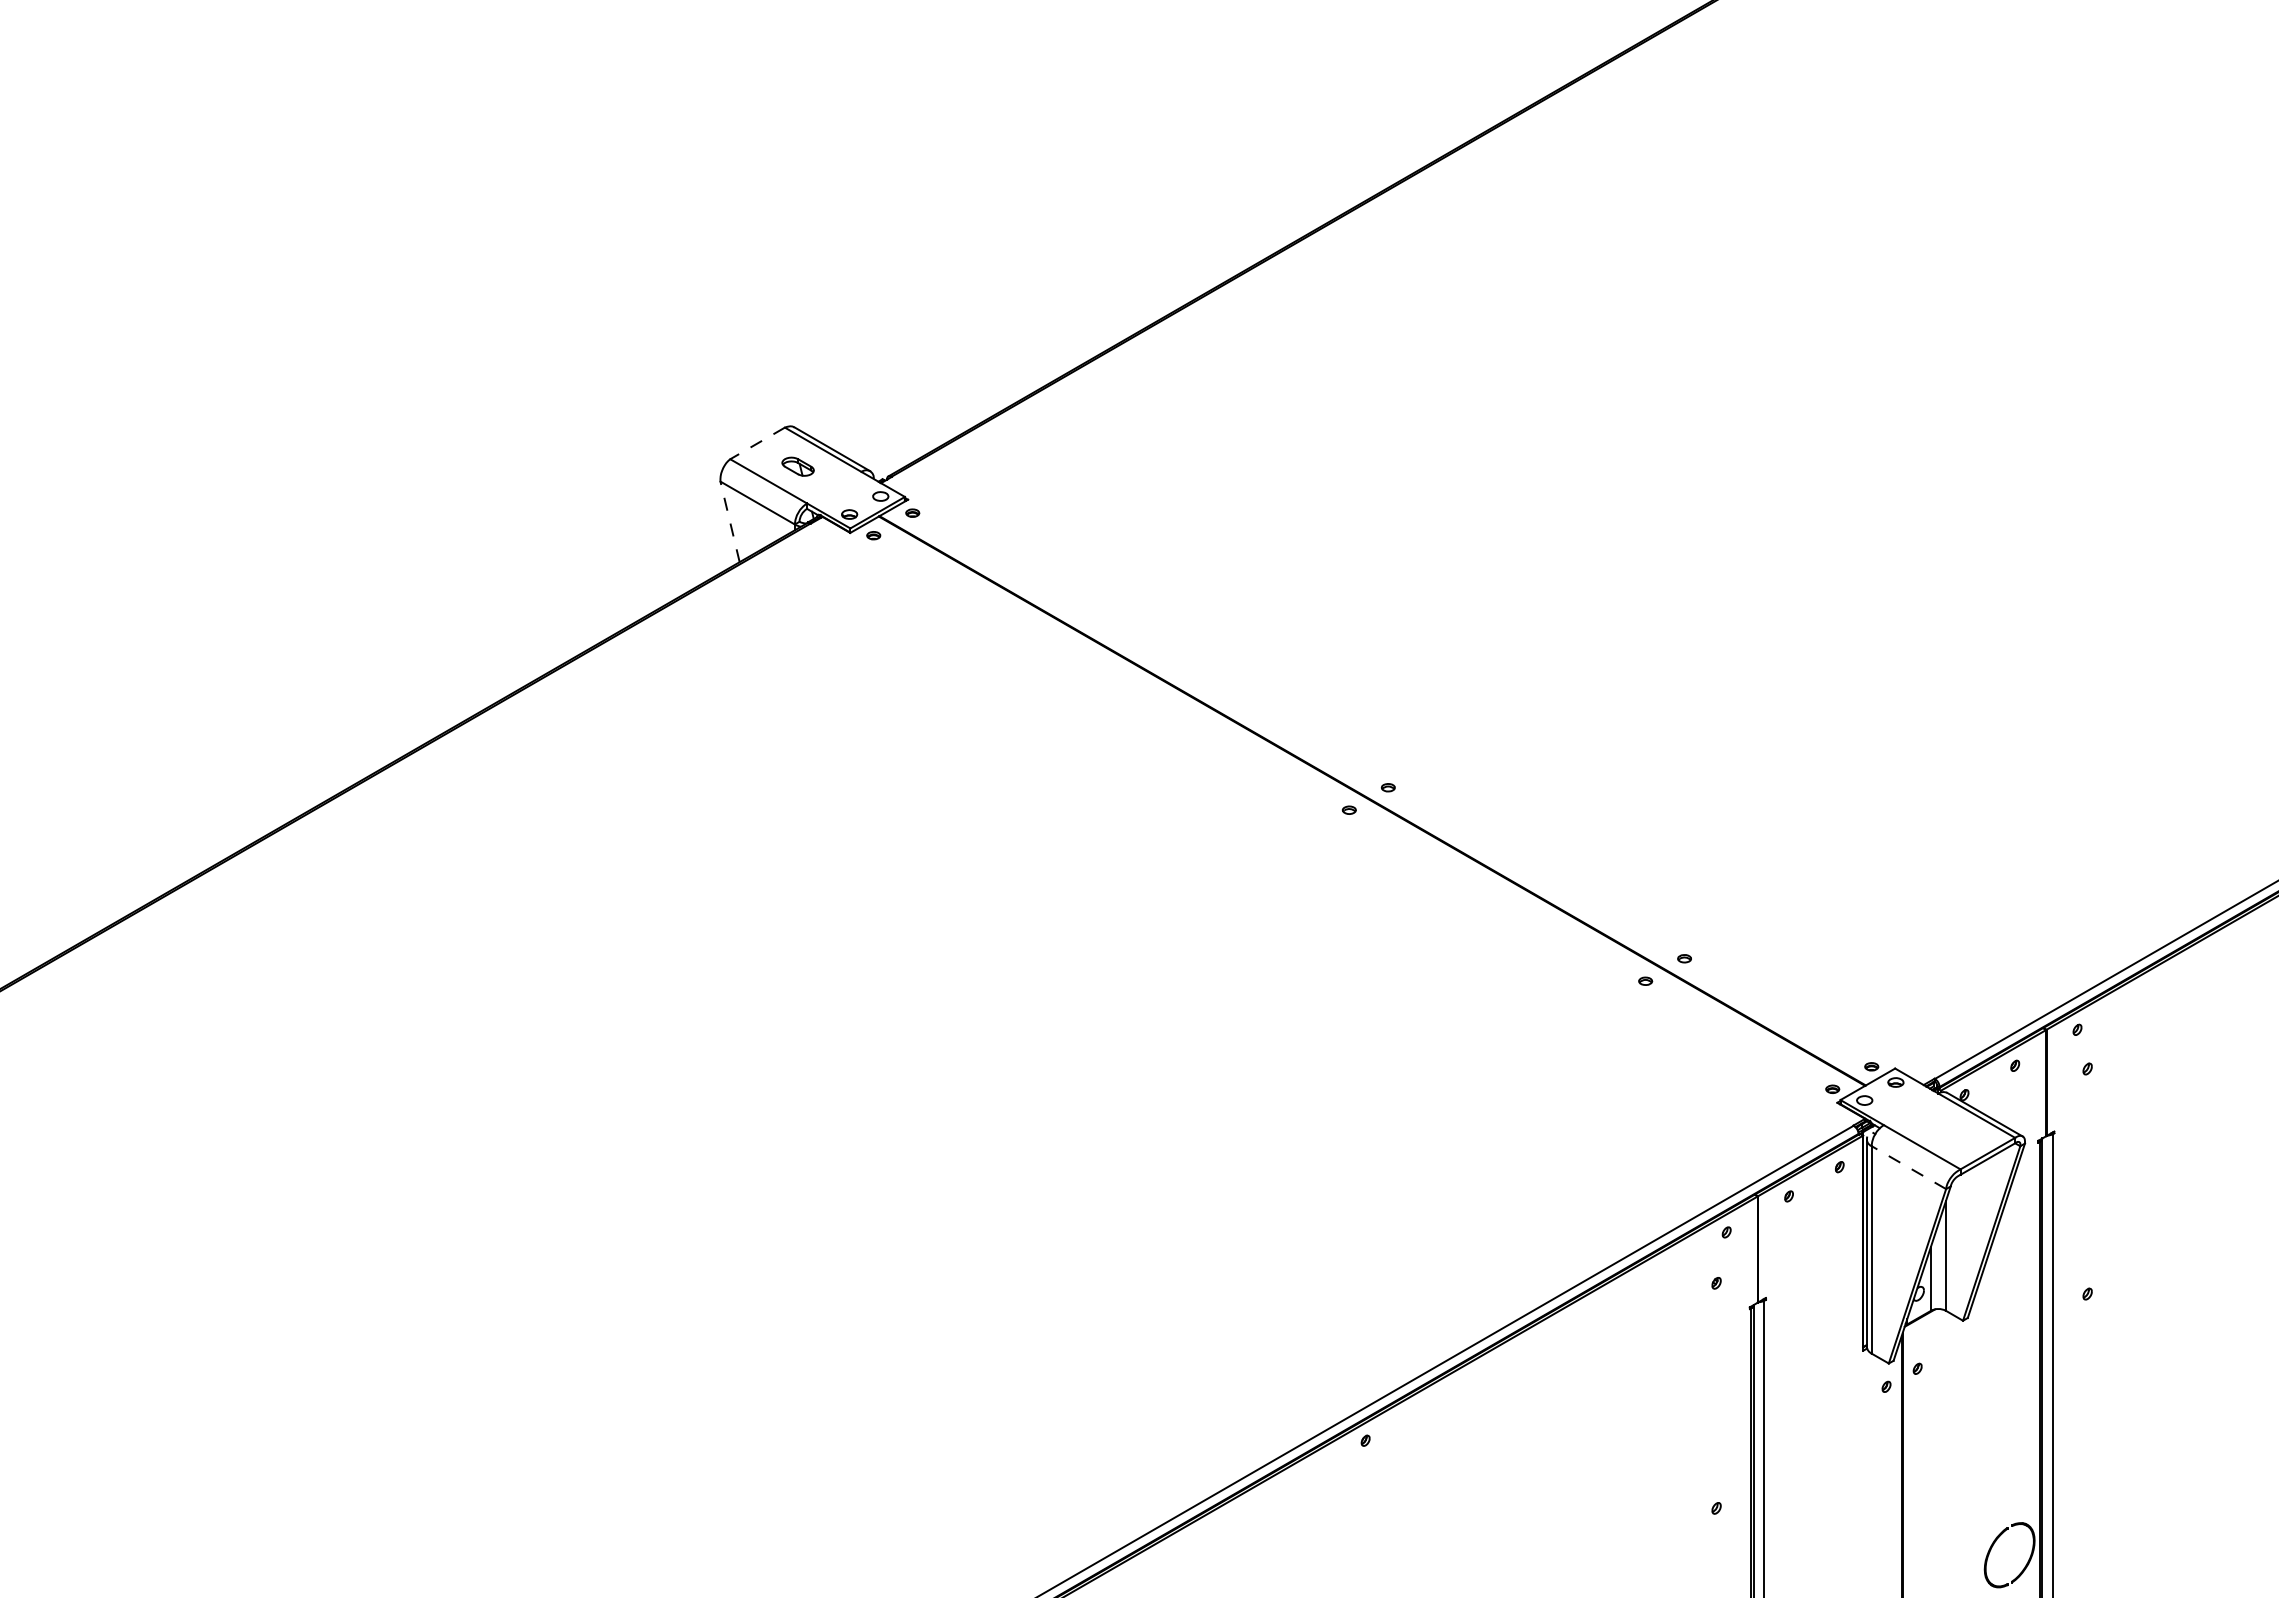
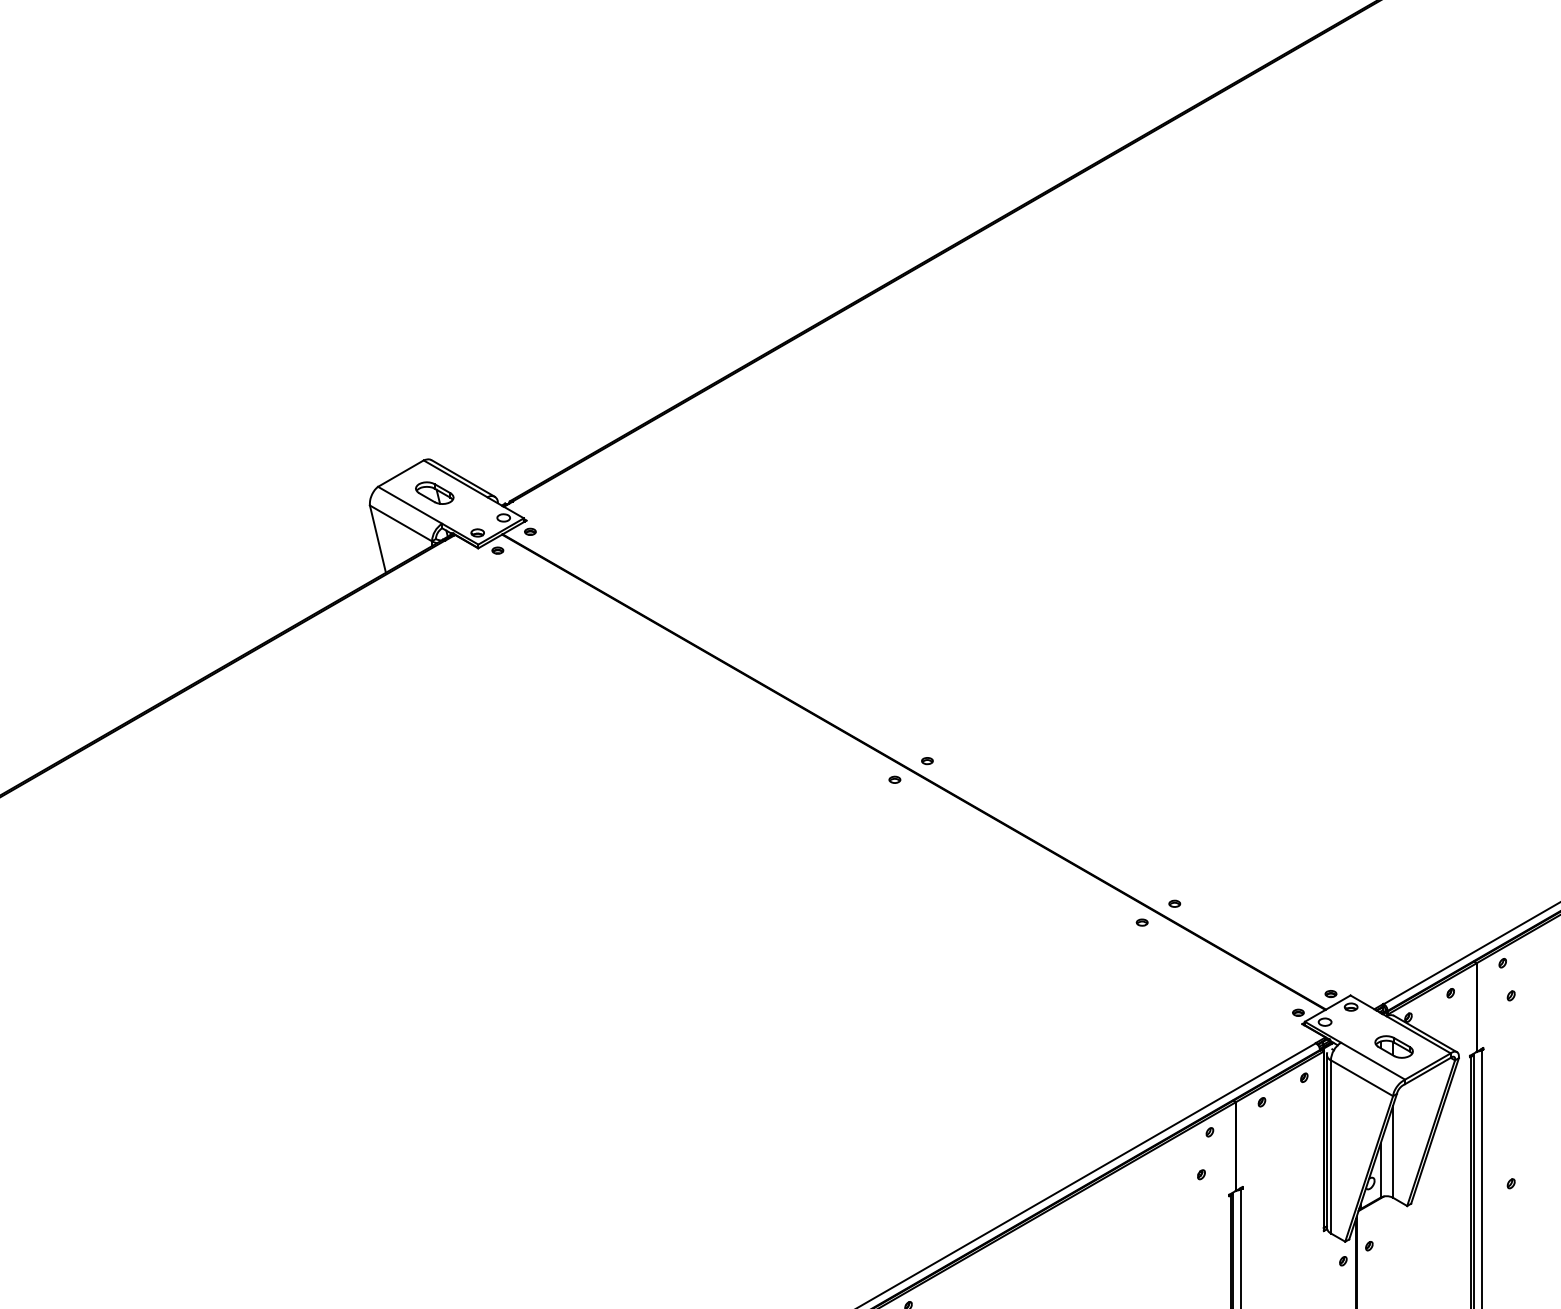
line: (757, 443) -> (400, 473), dashed -> solid
part: (797, 466) -> (434, 492), size x1.43
line: (729, 521) -> (377, 538), dashed -> solid
part: (1947, 1130) -> (1394, 1047), added
line: (1908, 1167) -> (1361, 1078), dashed -> solid

